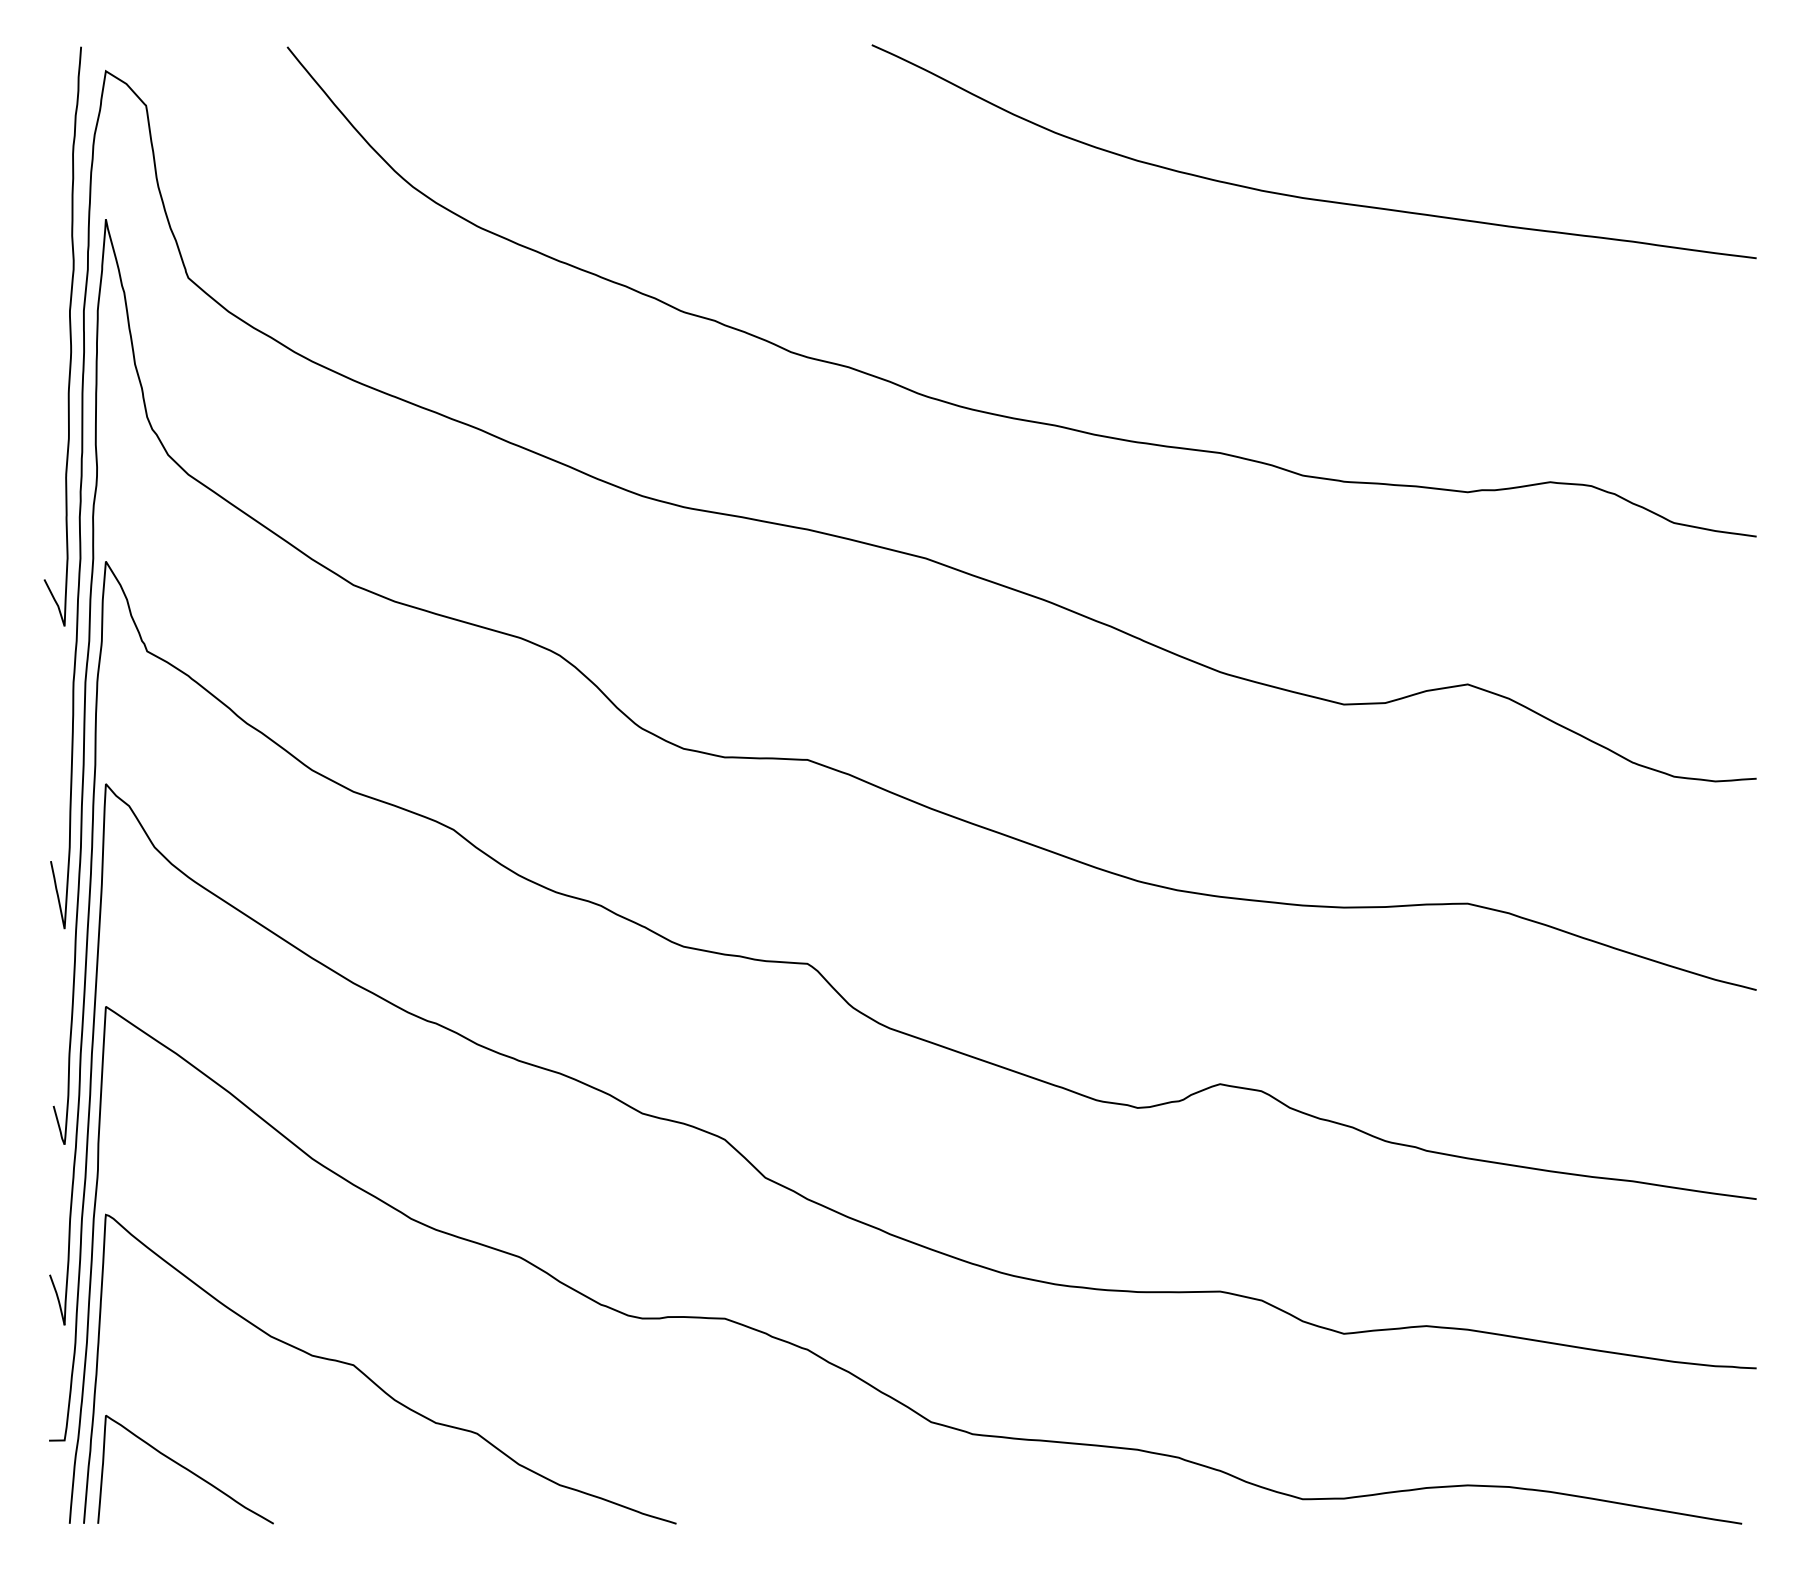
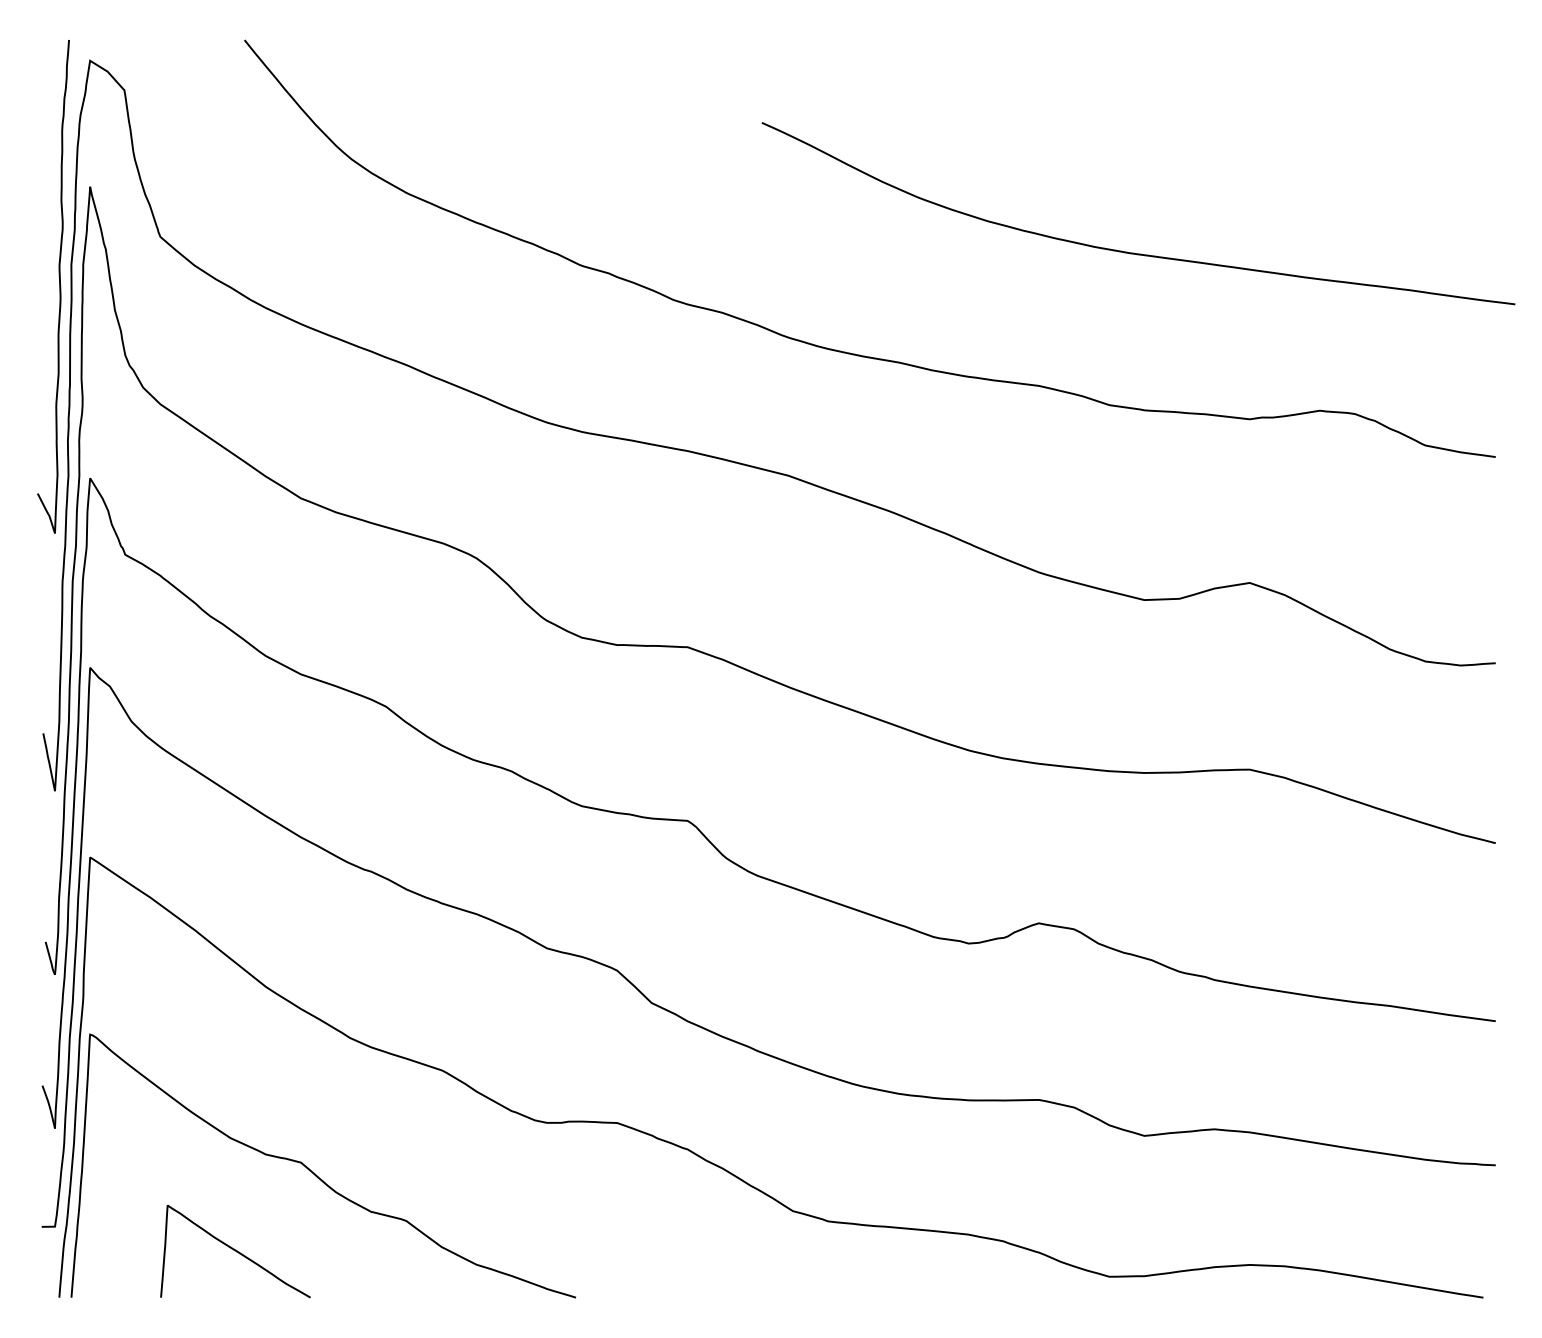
curve: (1308, 197) -> (1133, 252), moved
curve: (185, 1469) -> (235, 1251), moved

